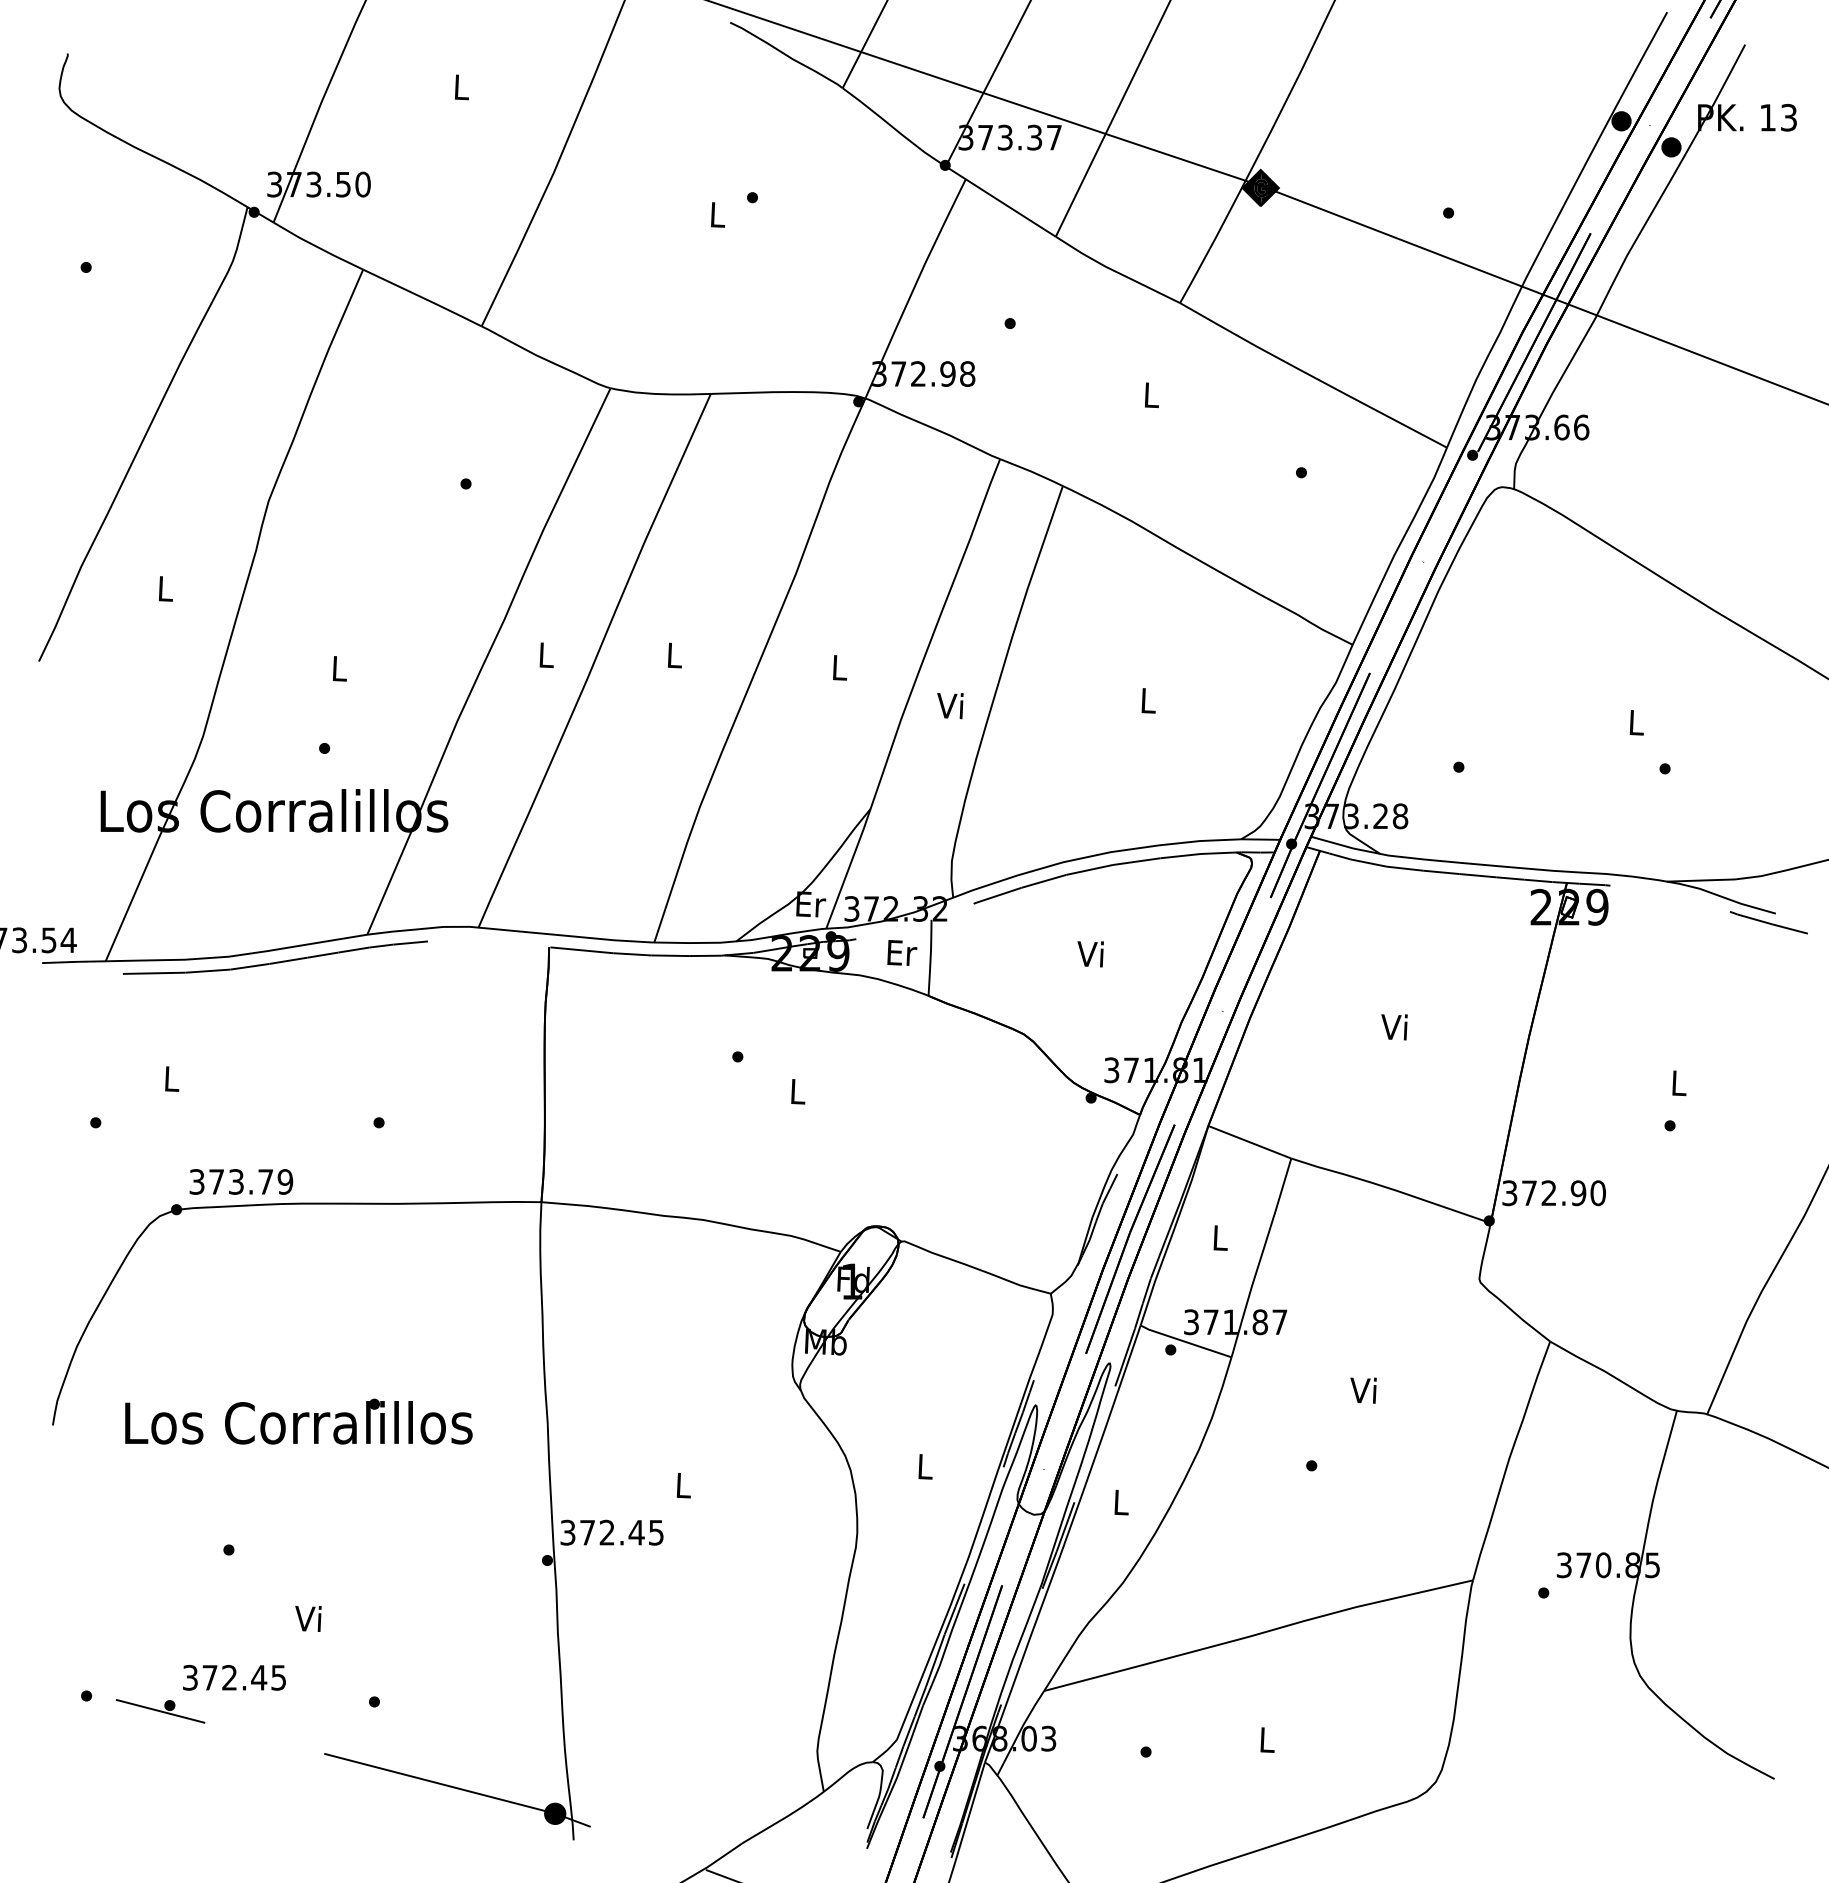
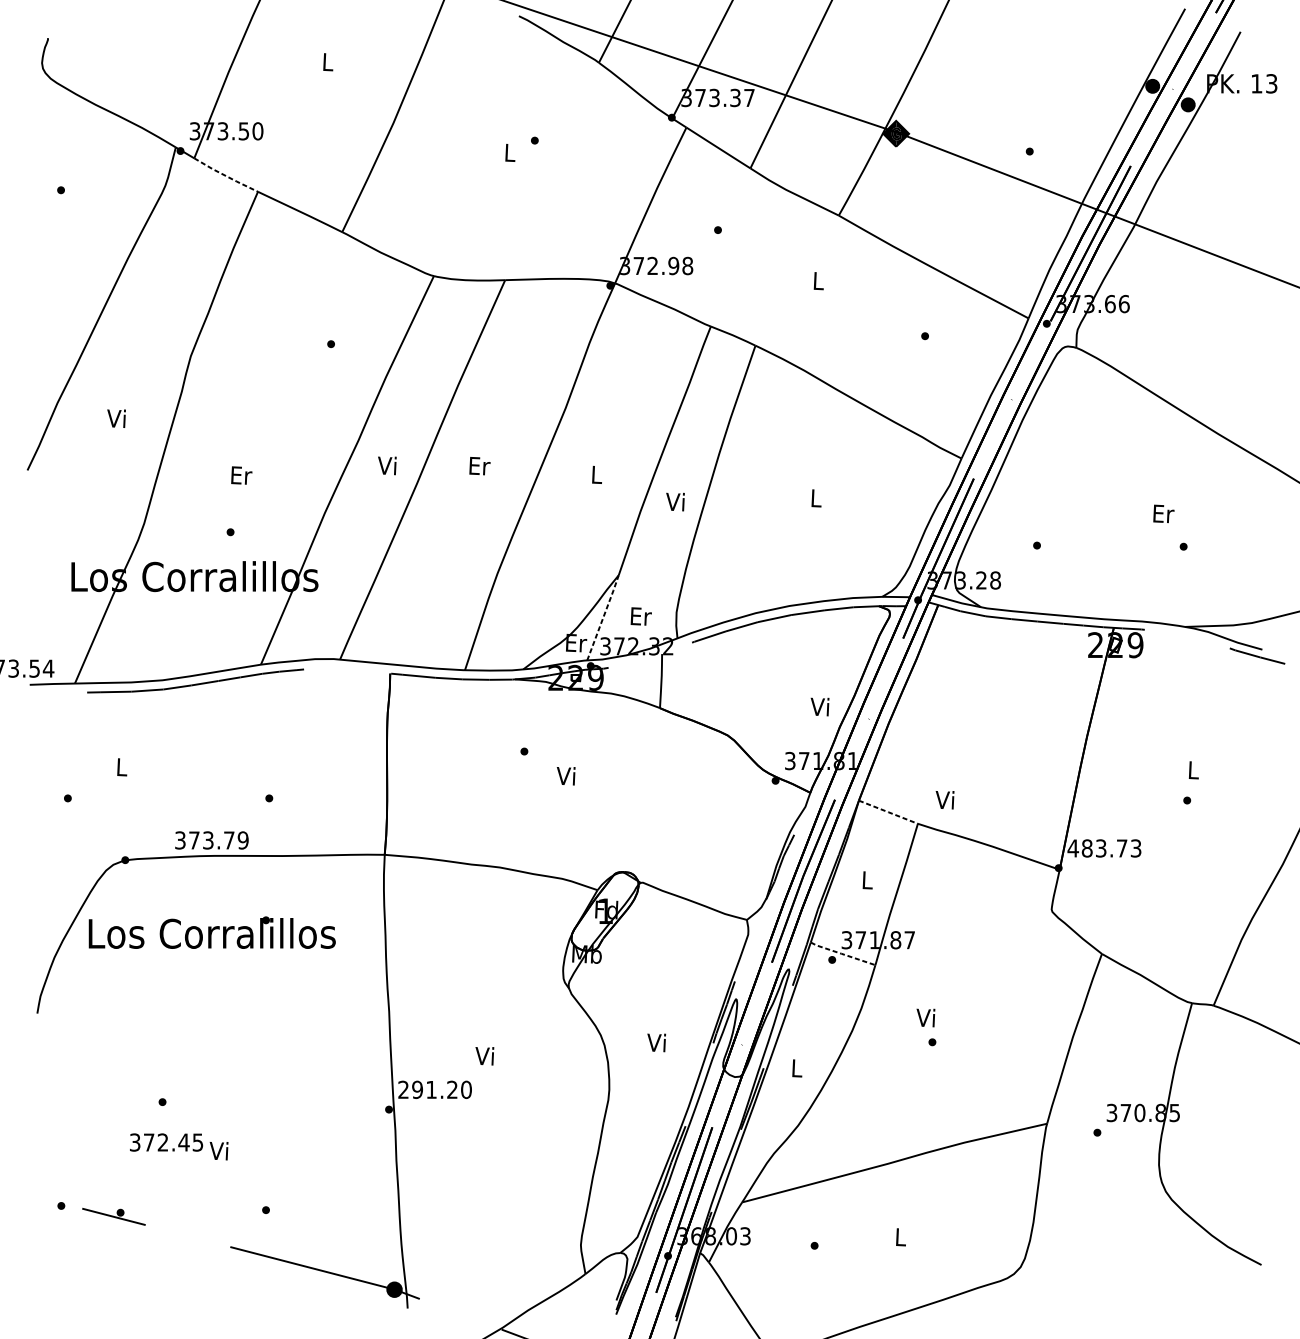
line: (318, 247) -> (226, 176), solid -> dashed
text: (164, 588) -> (116, 418), L -> Vi
text: (545, 655) -> (387, 466), L -> Vi
text: (675, 655) -> (480, 466), L -> Er
text: (340, 668) -> (241, 475), L -> Er
text: (1637, 722) -> (1164, 513), L -> Er
line: (849, 868) -> (603, 617), solid -> dashed
text: (902, 952) -> (641, 616), moved
text: (1090, 954) -> (819, 707), moved
text: (1394, 1027) -> (945, 800), moved
text: (796, 1091) -> (566, 776), L -> Vi
line: (1249, 1142) -> (888, 812), solid -> dashed
text: (241, 1181) -> (212, 840), moved
text: (1553, 1193) -> (1104, 848), 372.90 -> 483.73
line: (1184, 1341) -> (841, 953), solid -> dashed
text: (1363, 1390) -> (925, 1017), moved
text: (298, 1421) -> (212, 932), moved
text: (923, 1466) -> (656, 1042), L -> Vi
text: (682, 1485) -> (485, 1056), L -> Vi
text: (612, 1532) -> (435, 1089), 372.45 -> 291.20
text: (234, 1677) -> (166, 1142), moved

